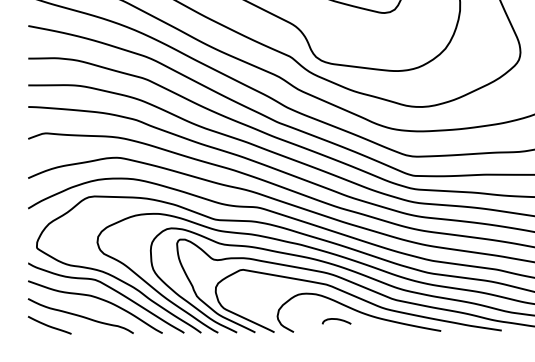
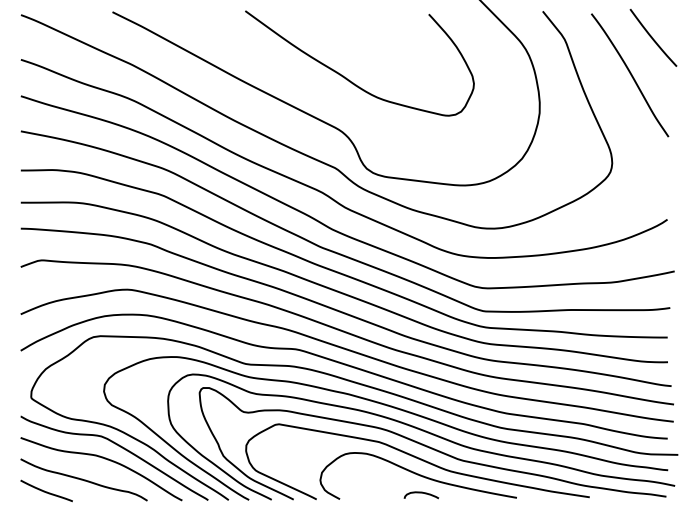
curve: (336, 319) -> (421, 493), moved

